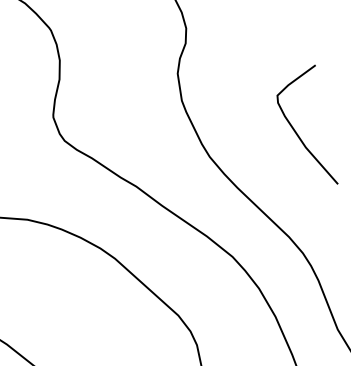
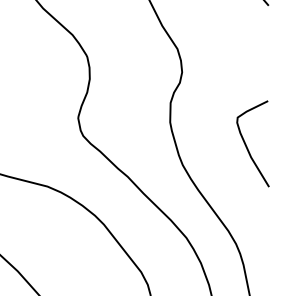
curve: (298, 133) -> (247, 146), moved

